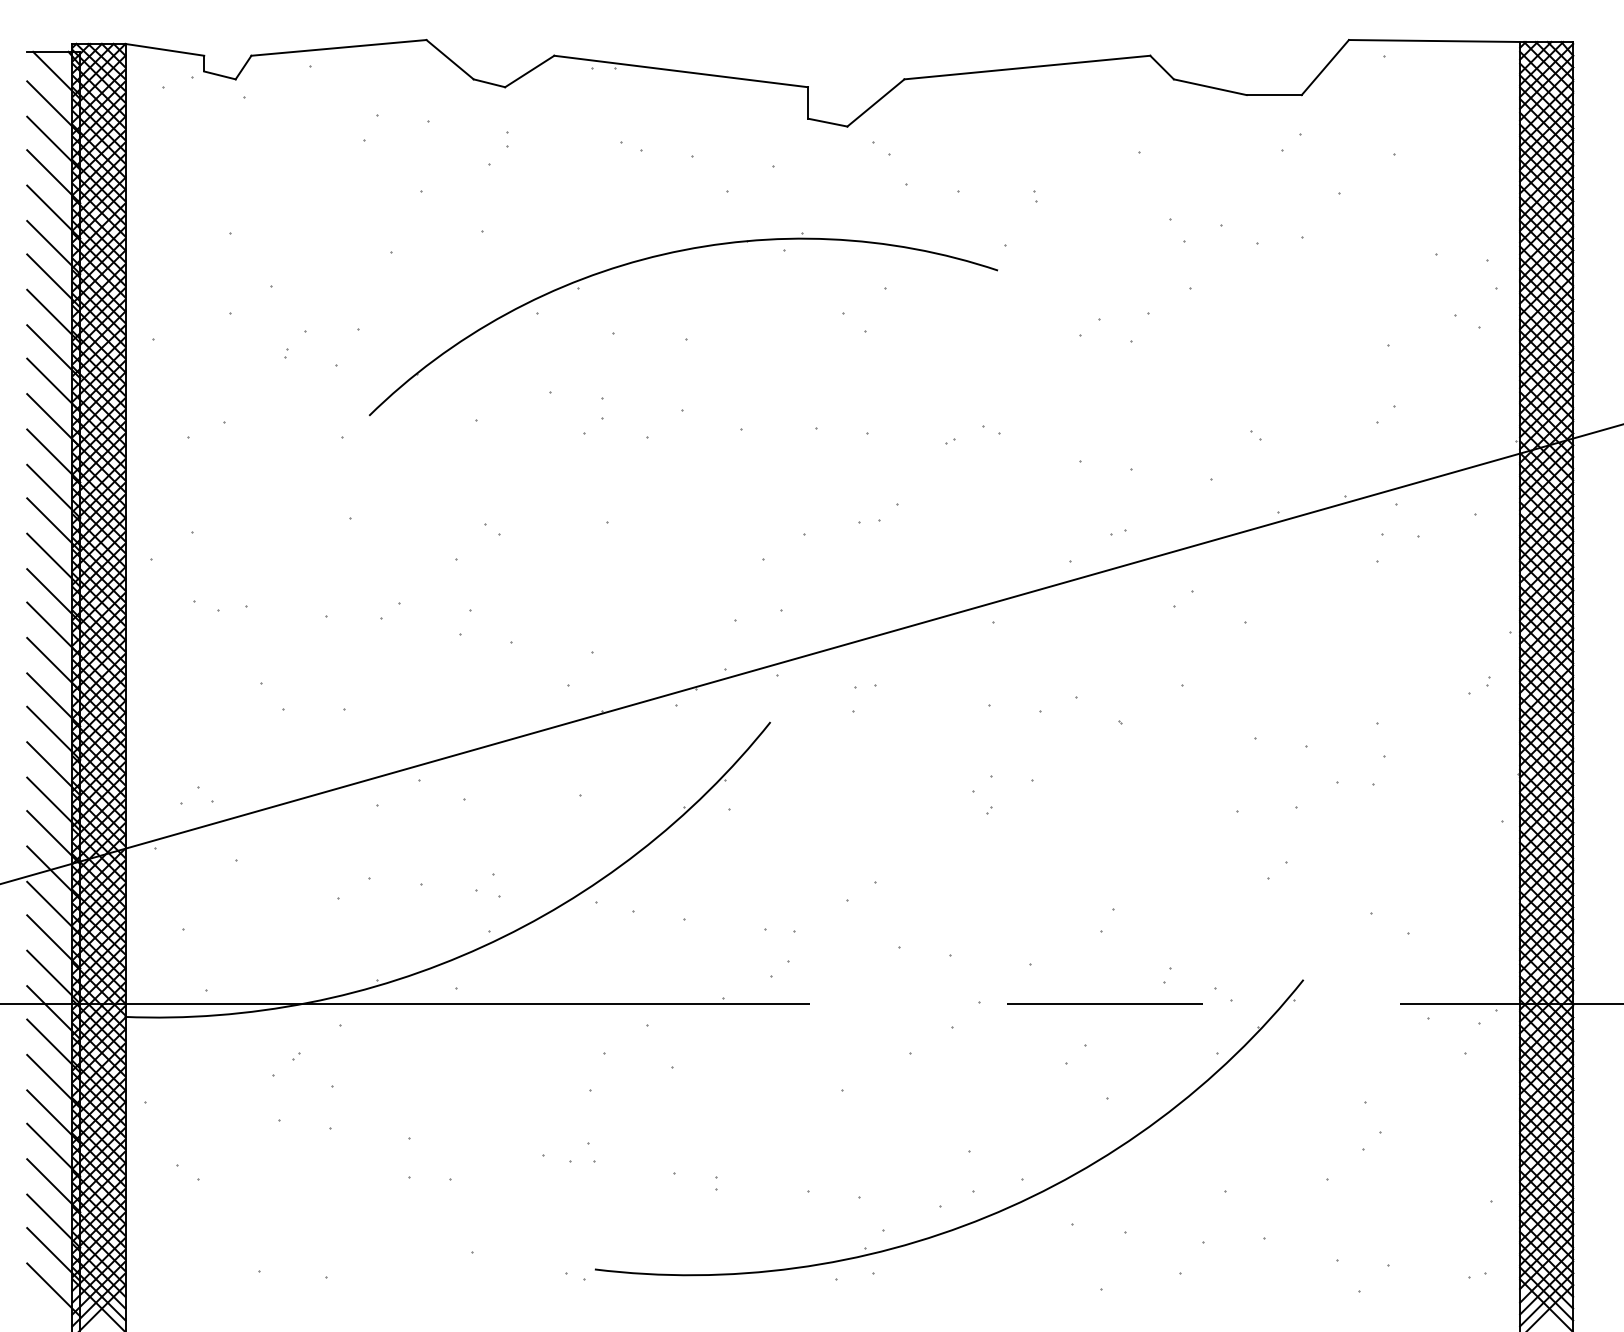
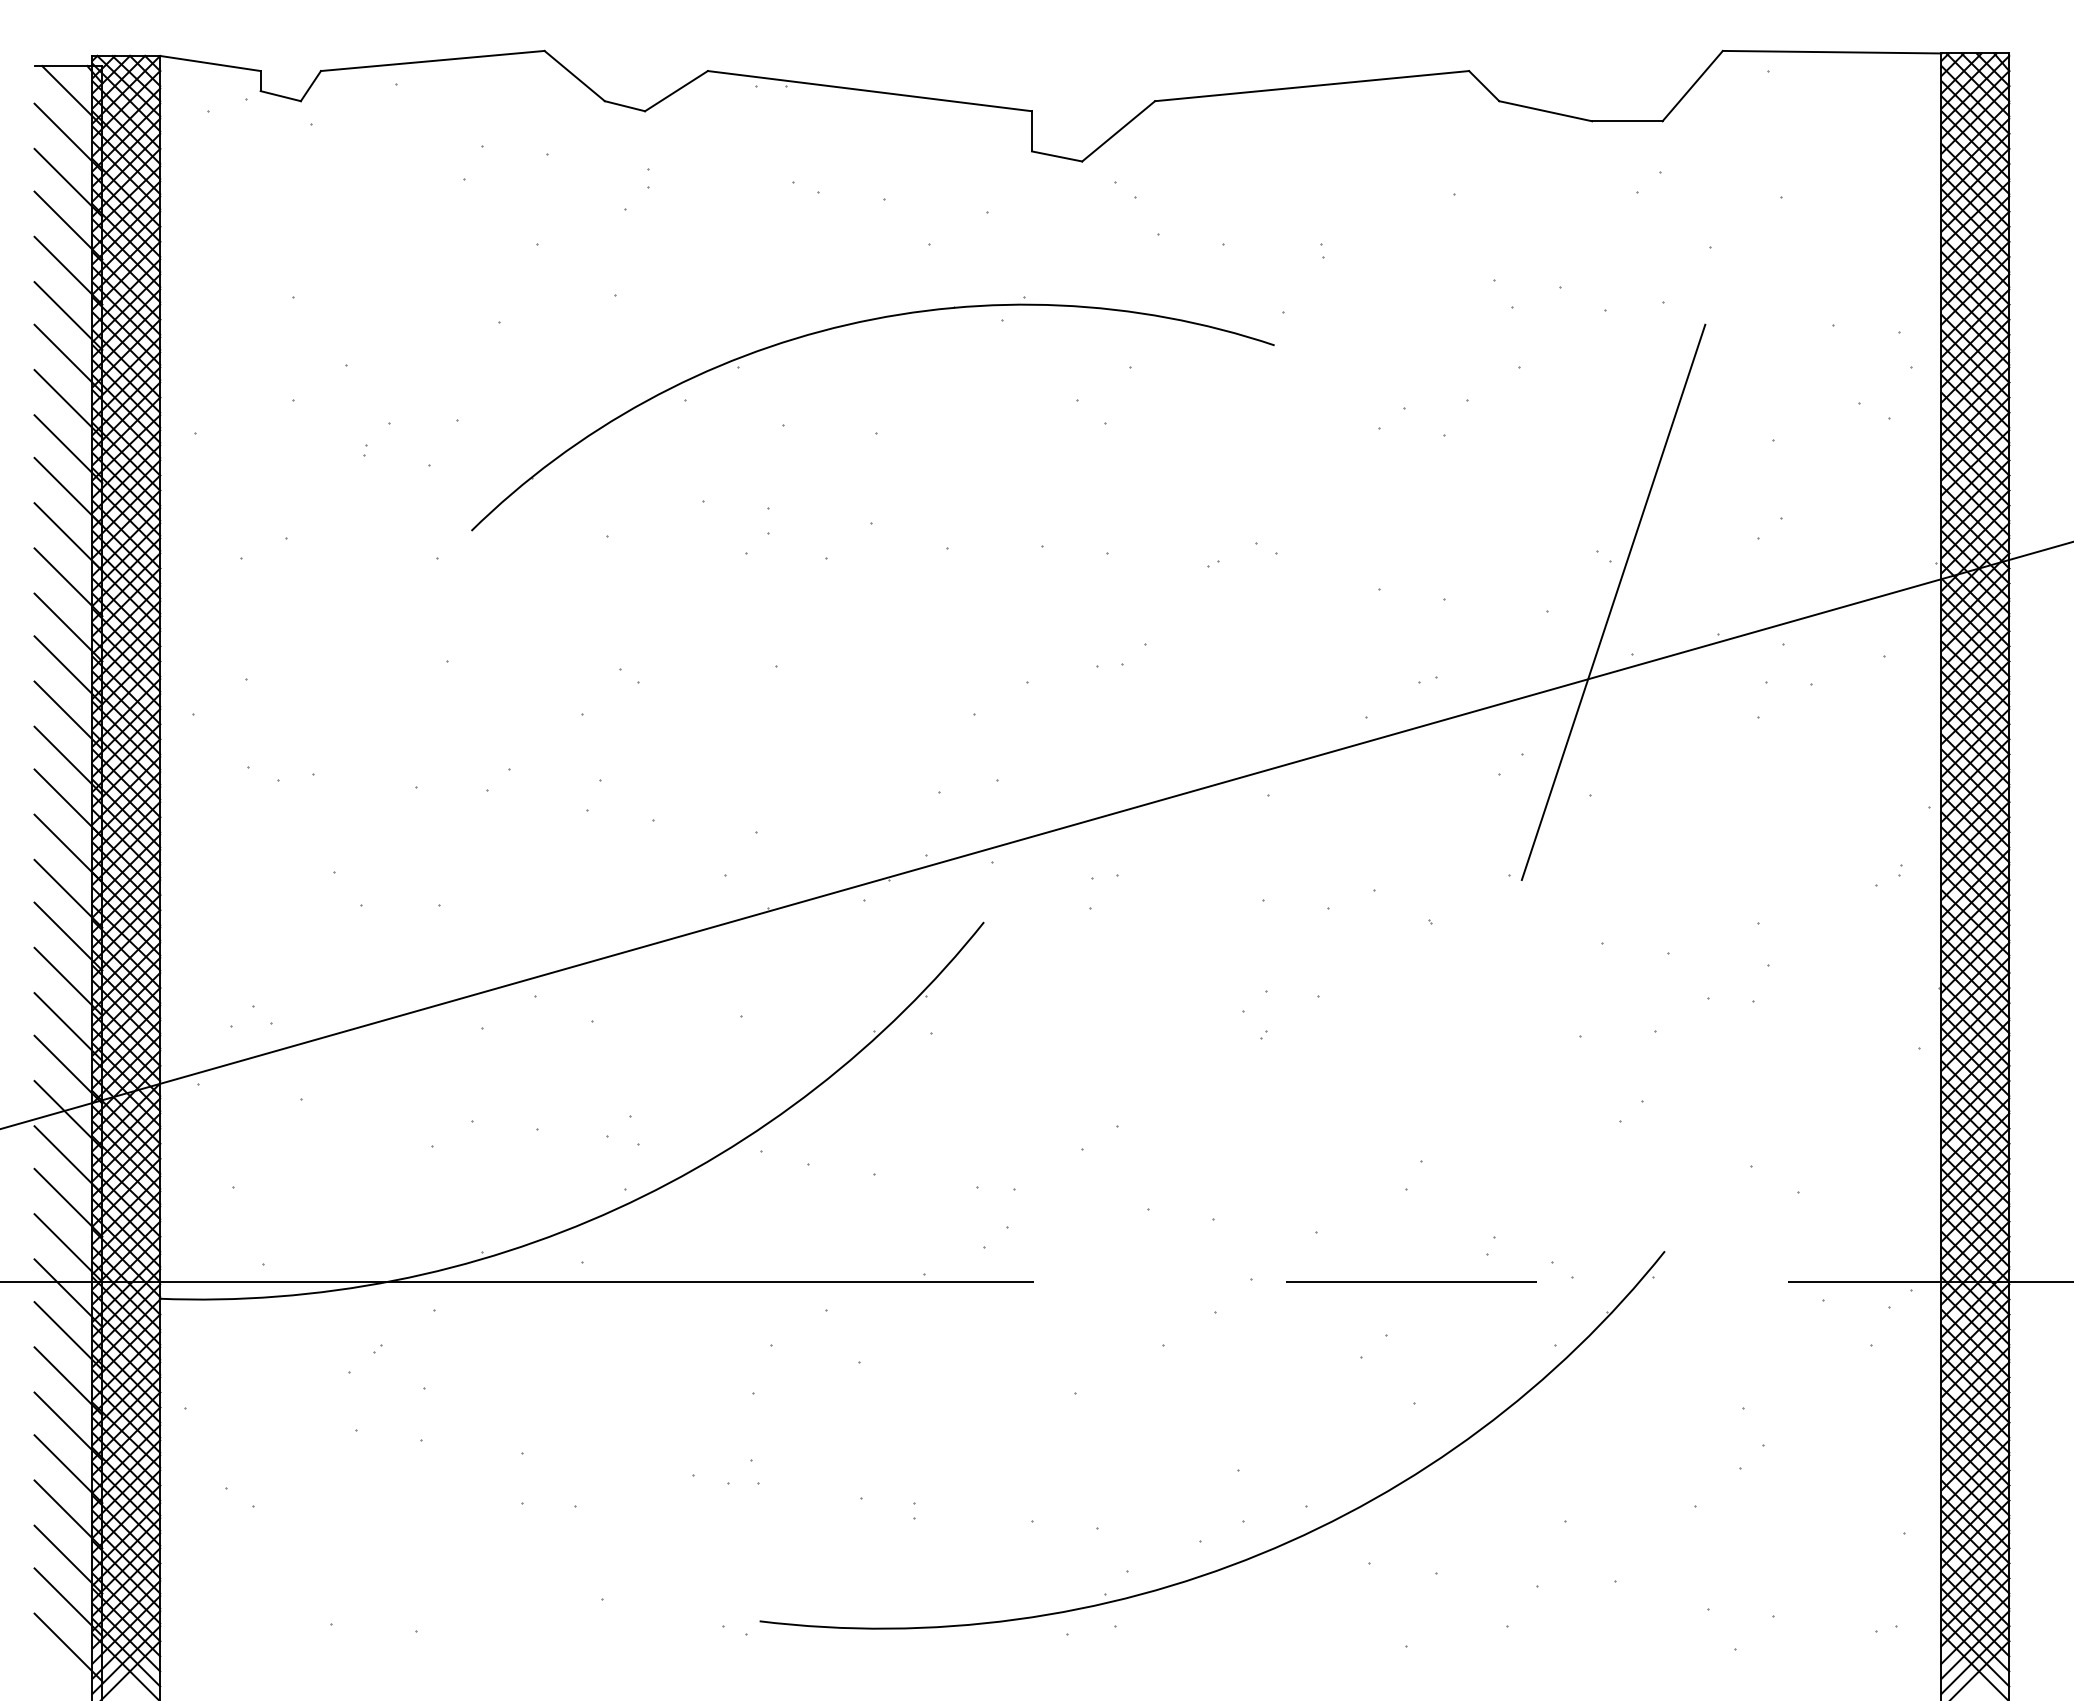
line: (1263, 471) -> (1613, 602), added

